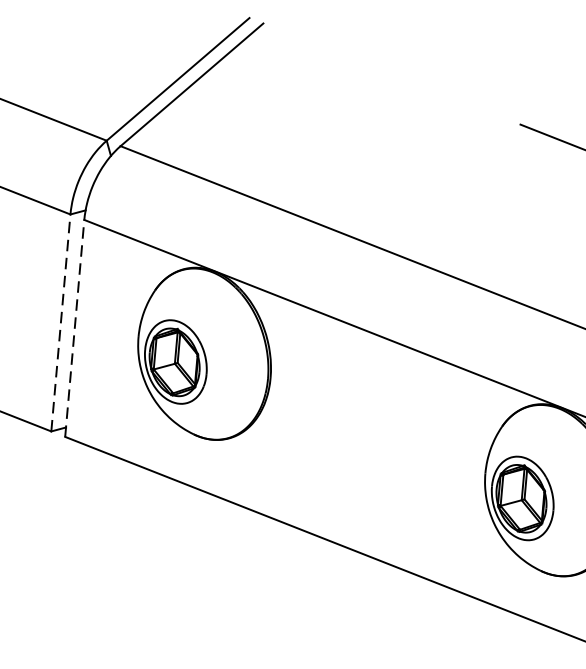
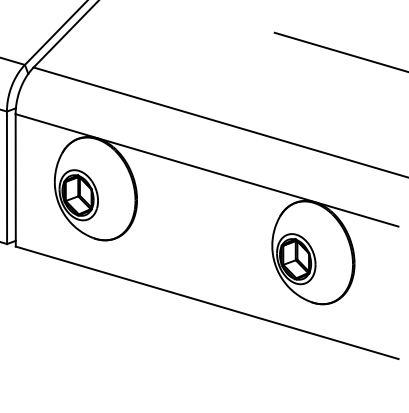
line: (61, 322) -> (7, 177), dashed -> solid
line: (74, 326) -> (15, 179), dashed -> solid

